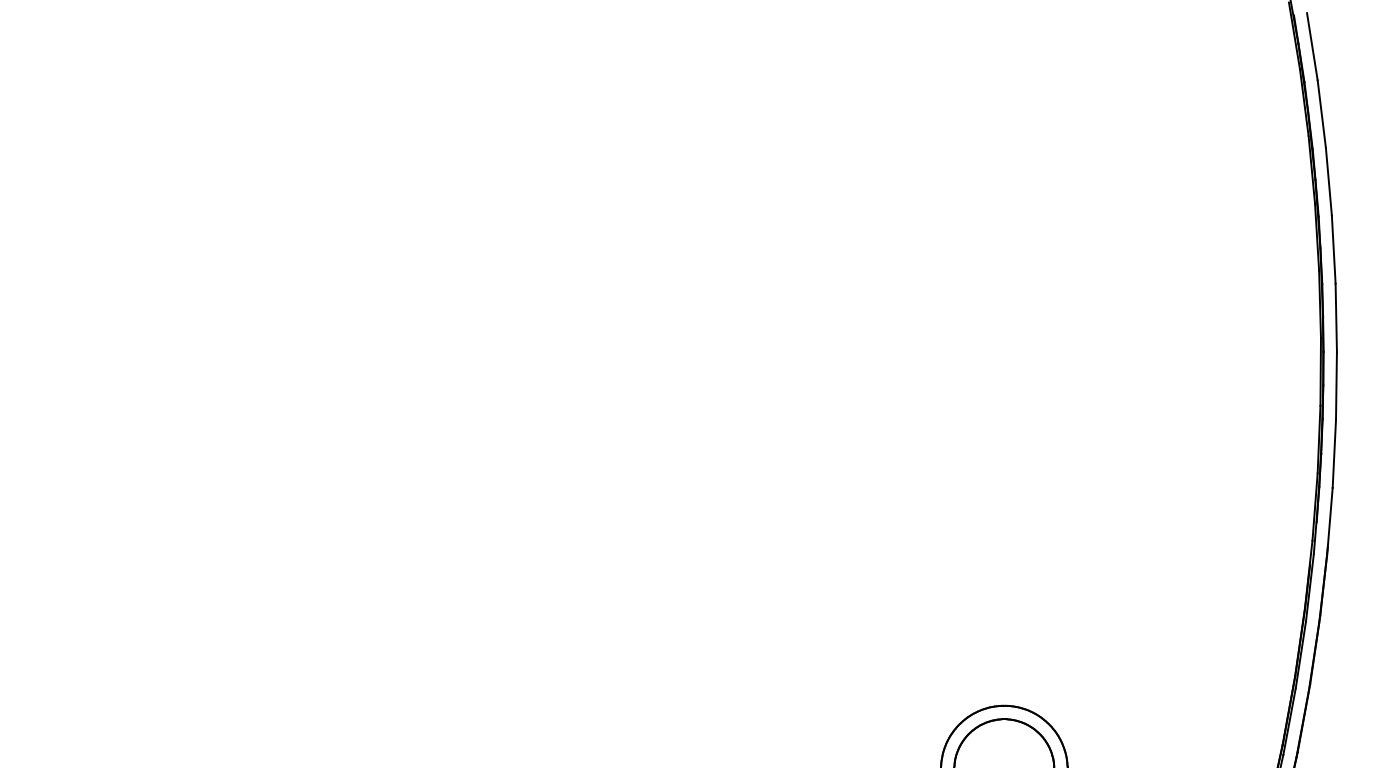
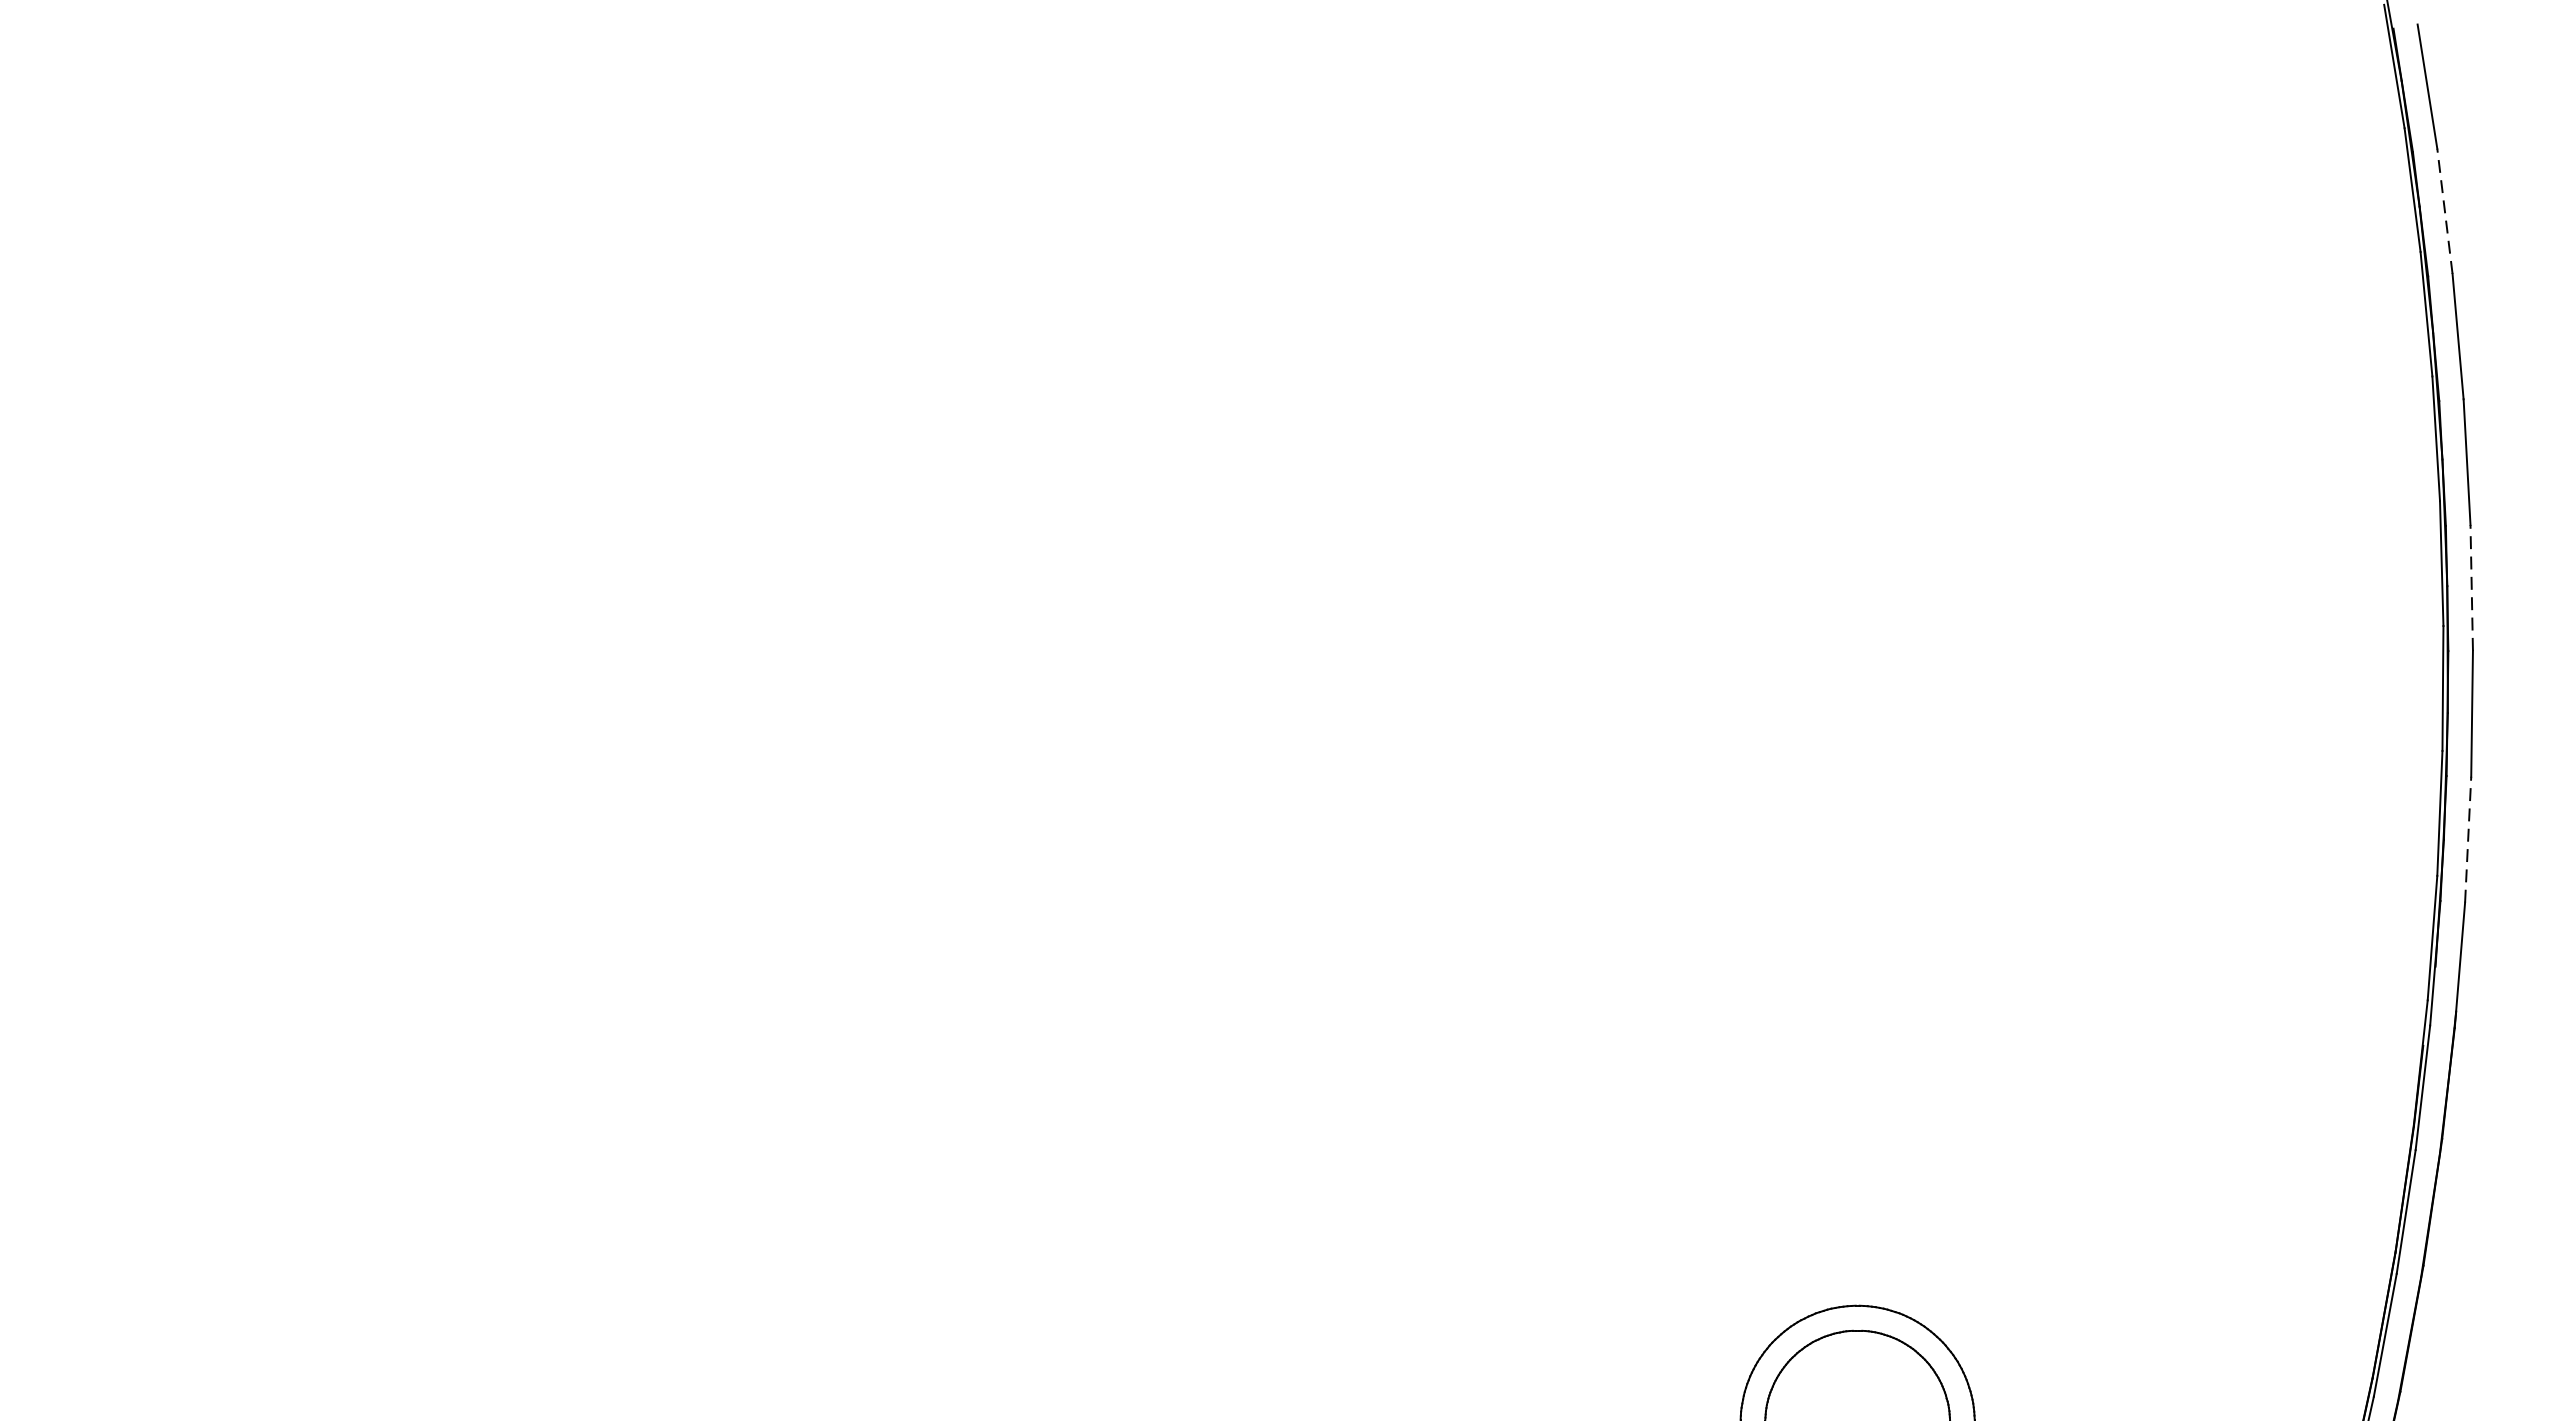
line: (1321, 113) -> (2444, 210), solid -> dashed
line: (1336, 317) -> (2472, 587), solid -> dashed
line: (1334, 453) -> (2468, 839), solid -> dashed

